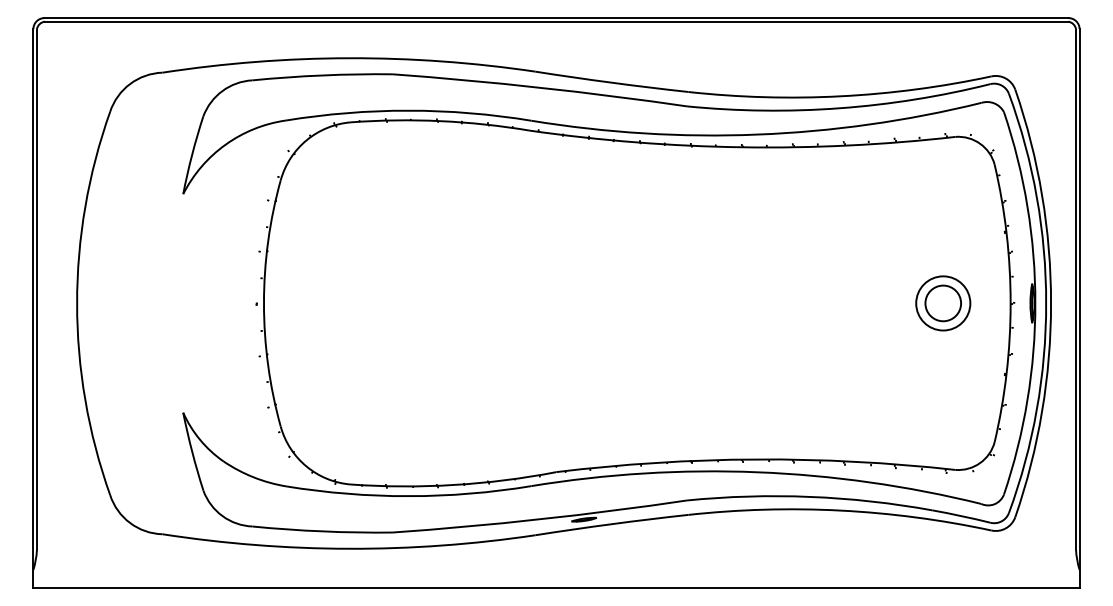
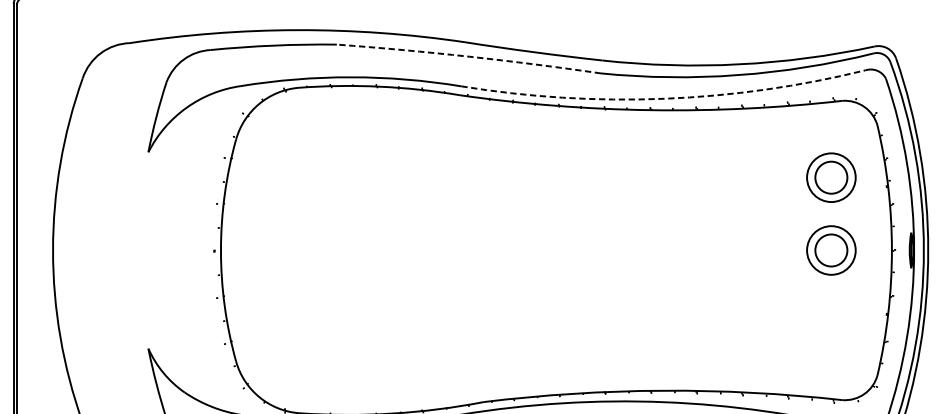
arc: (540, 87) -> (469, 56), solid -> dashed
arc: (757, 134) -> (664, 98), solid -> dashed
part: (943, 222) -> (831, 177), added

